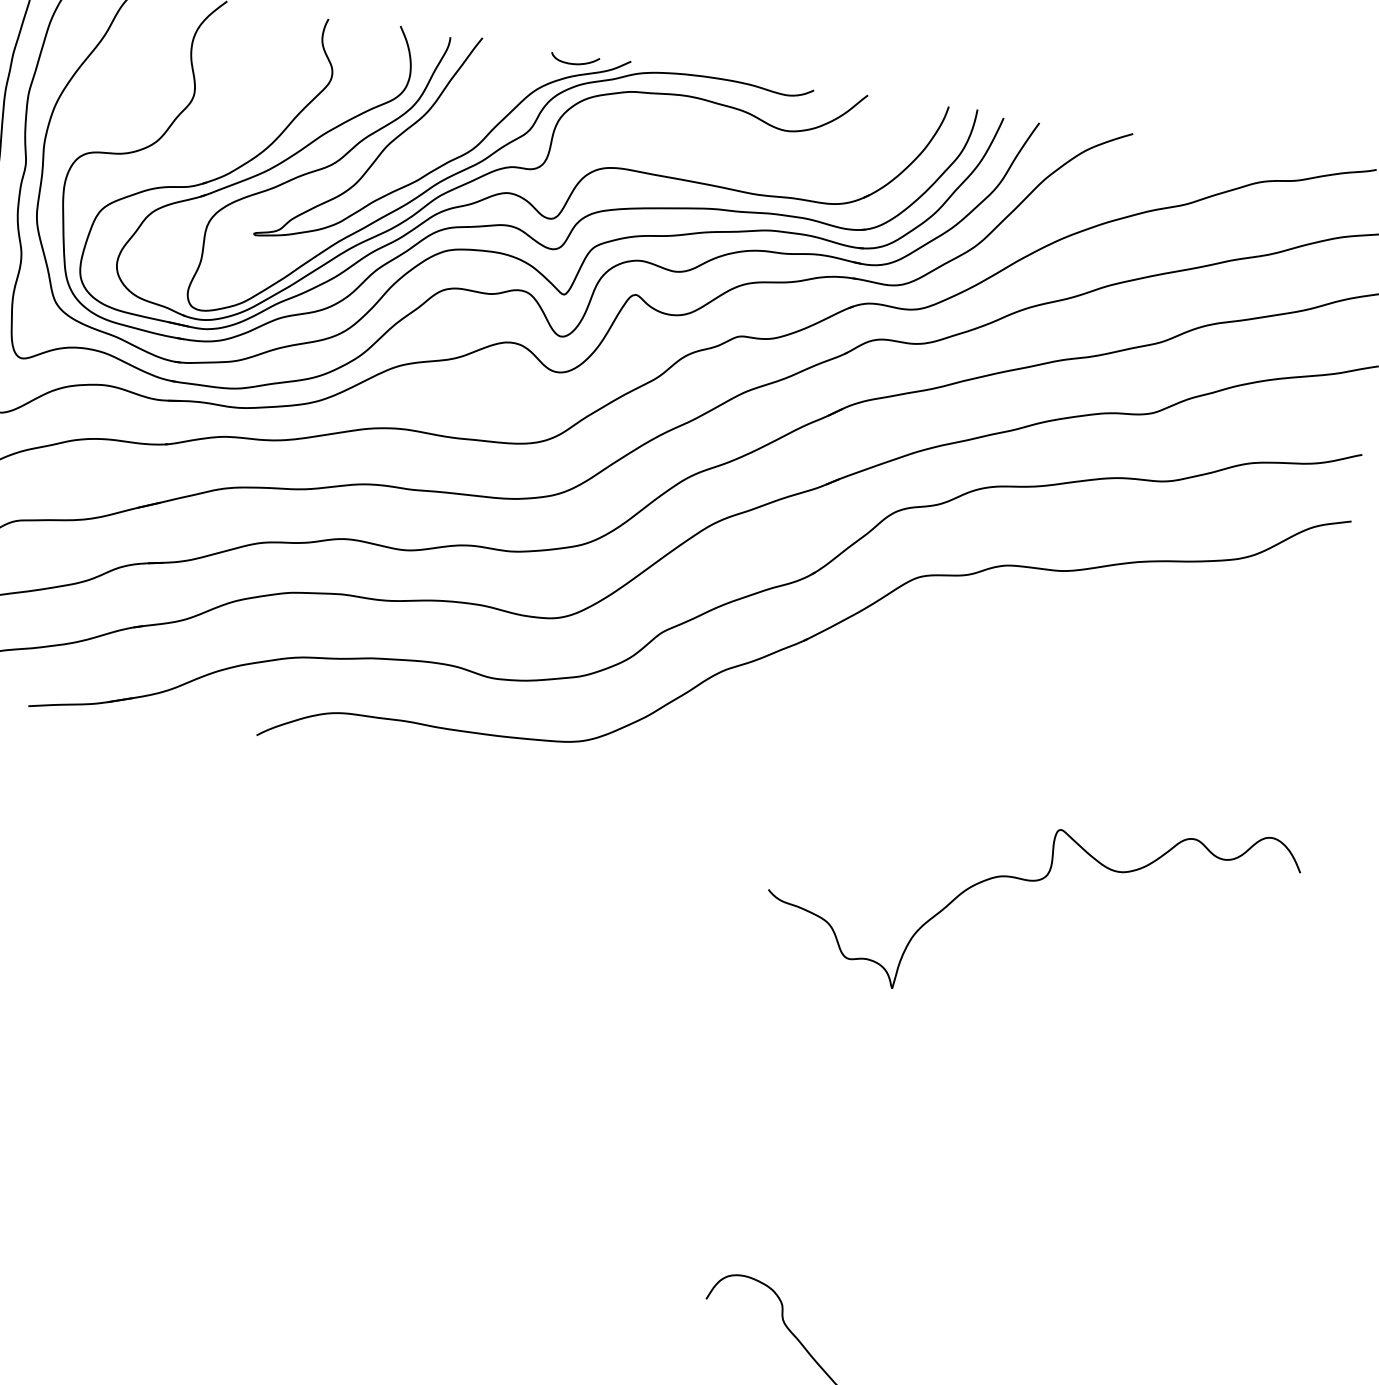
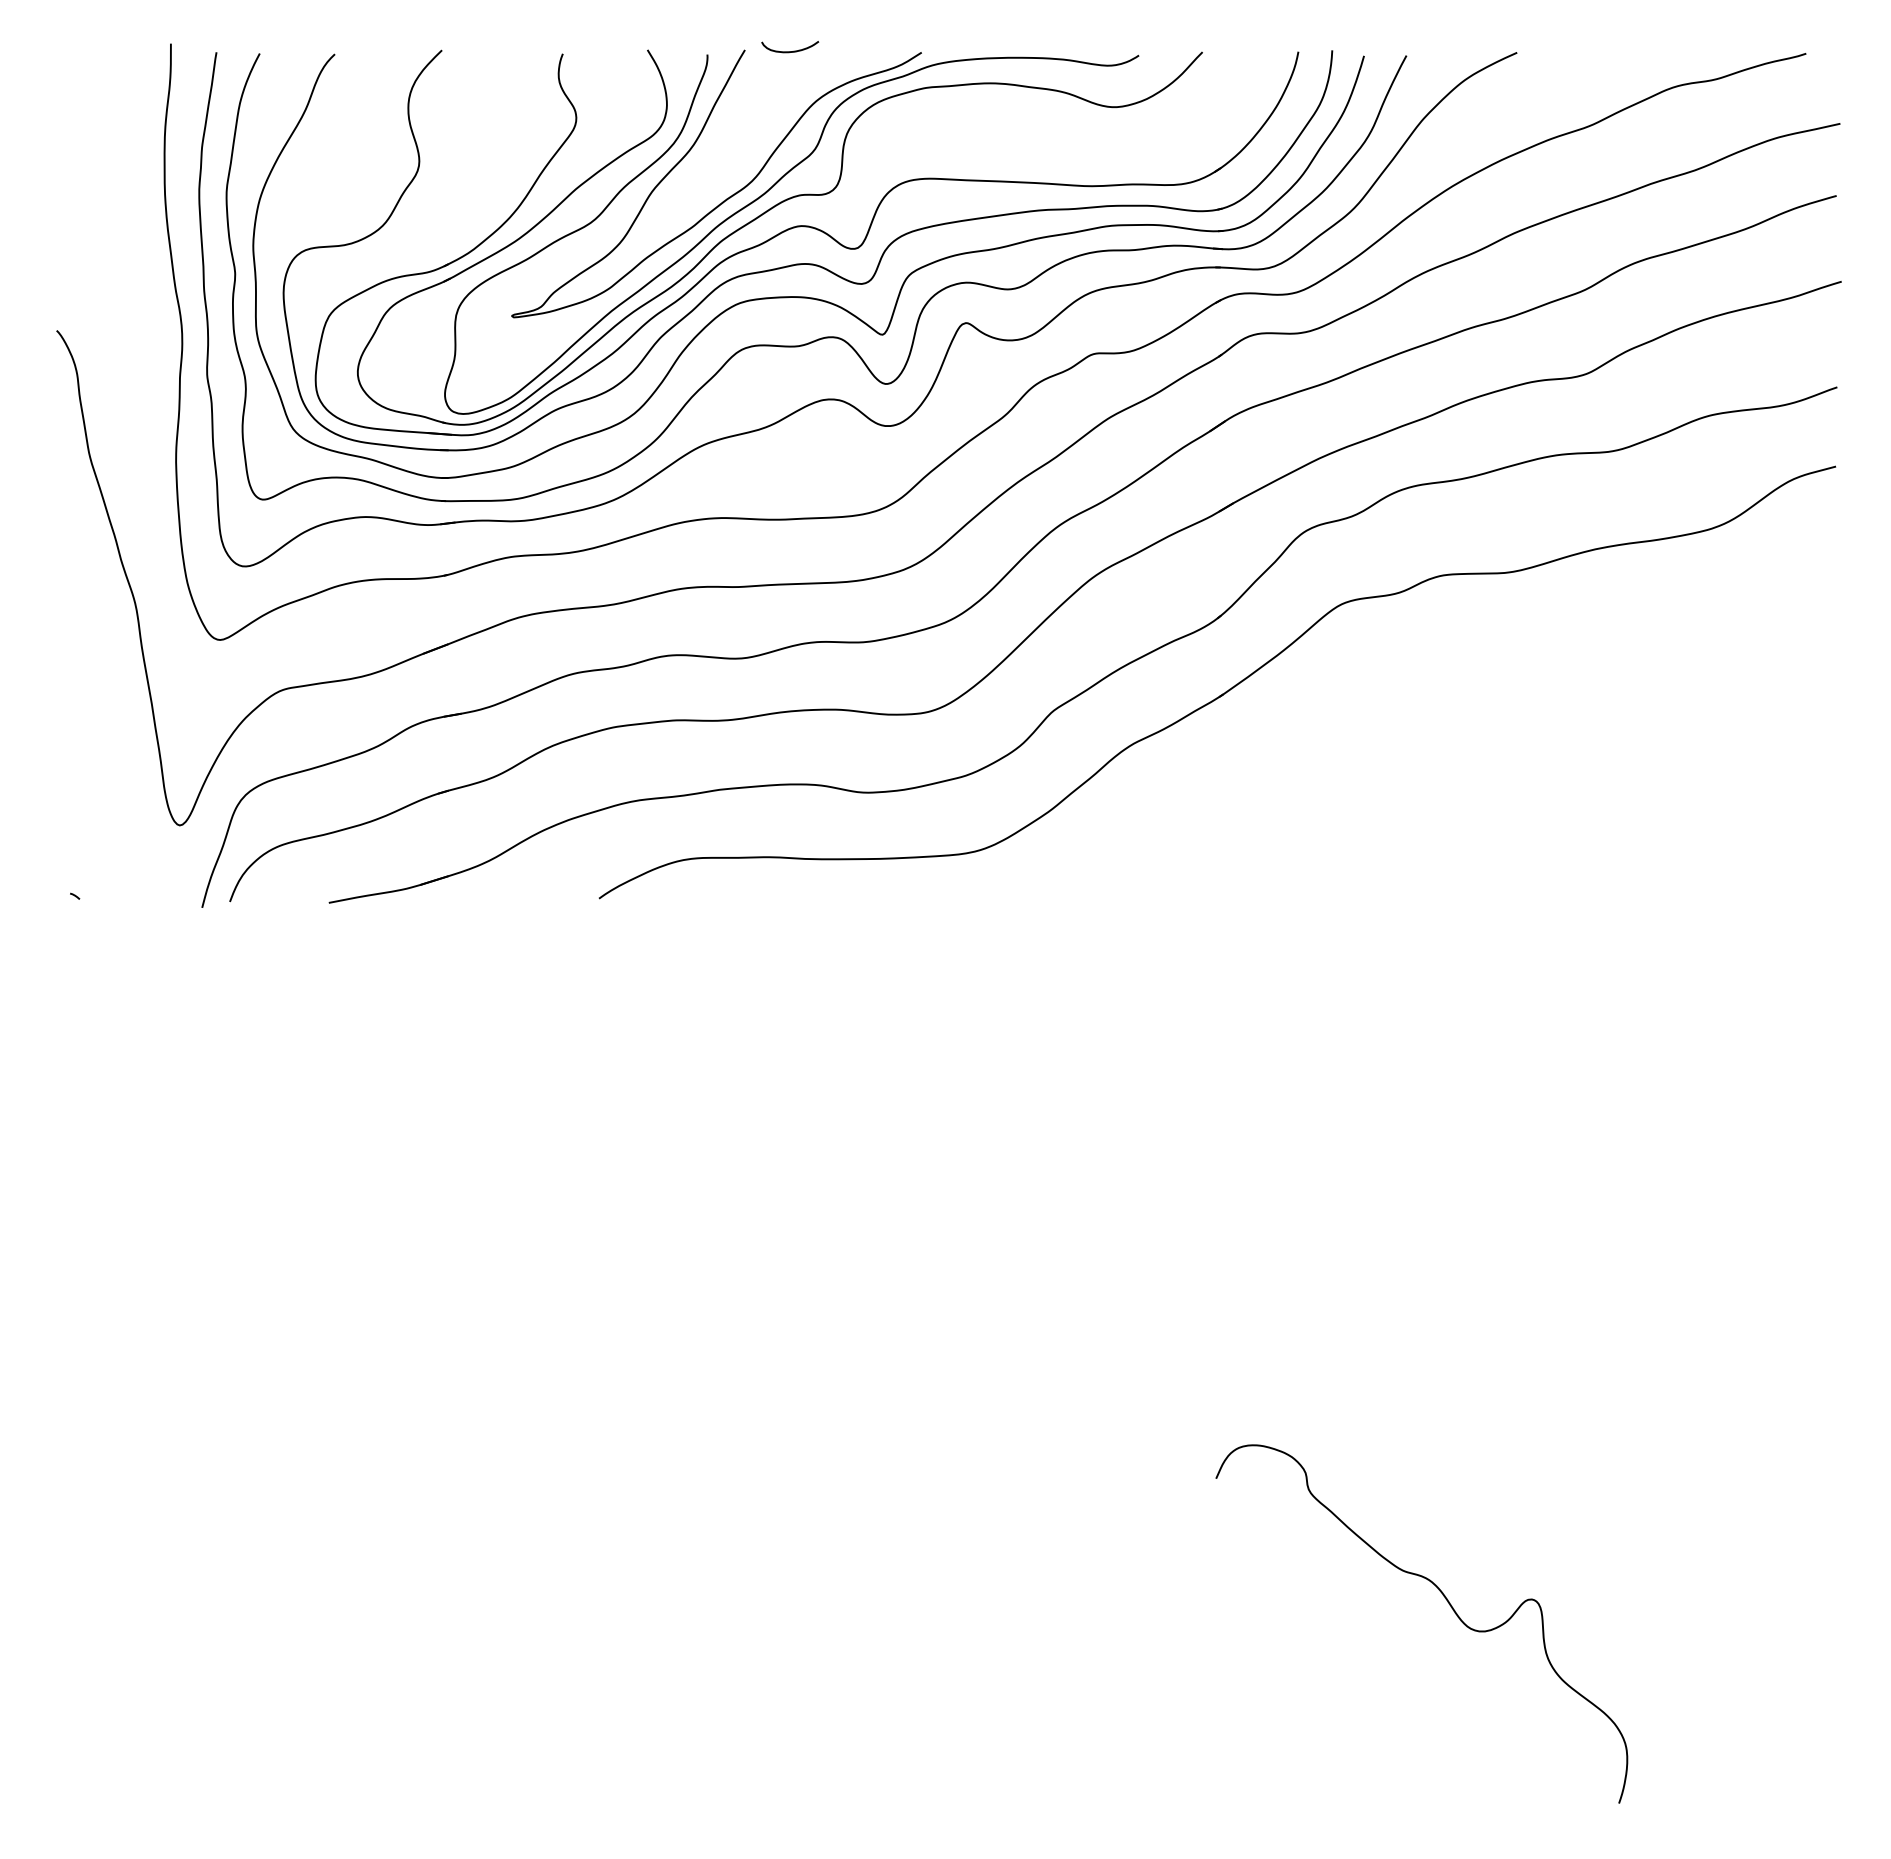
curve: (574, 63) -> (790, 51), moved
curve: (1034, 881) -> (1527, 938), removed

